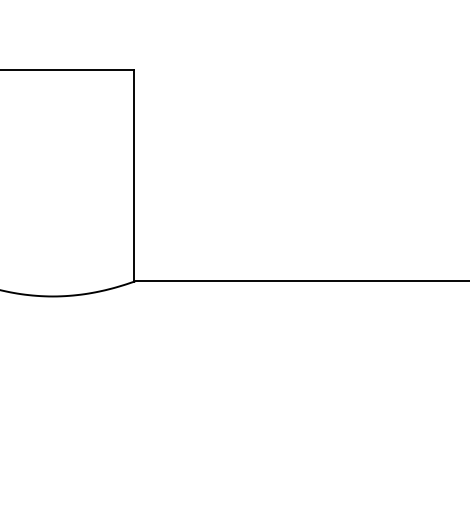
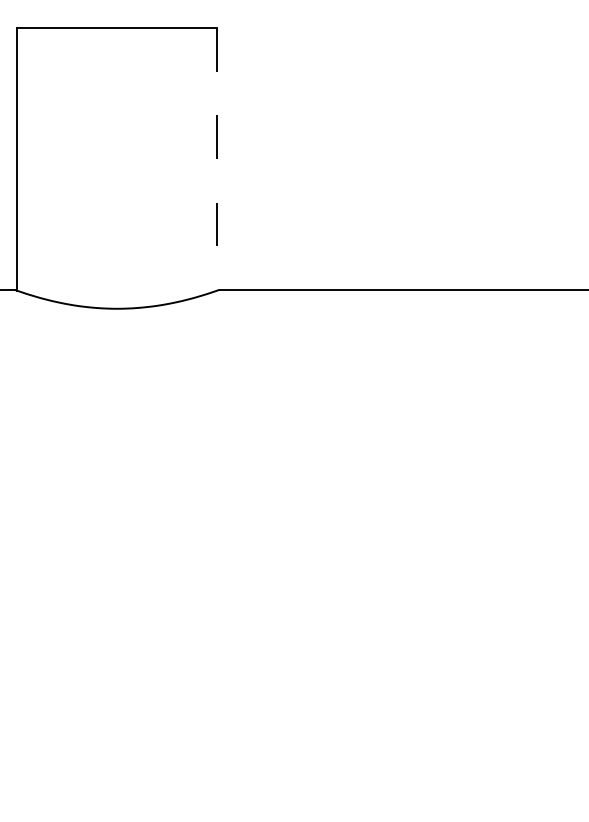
line: (133, 176) -> (217, 159), solid -> dashed

